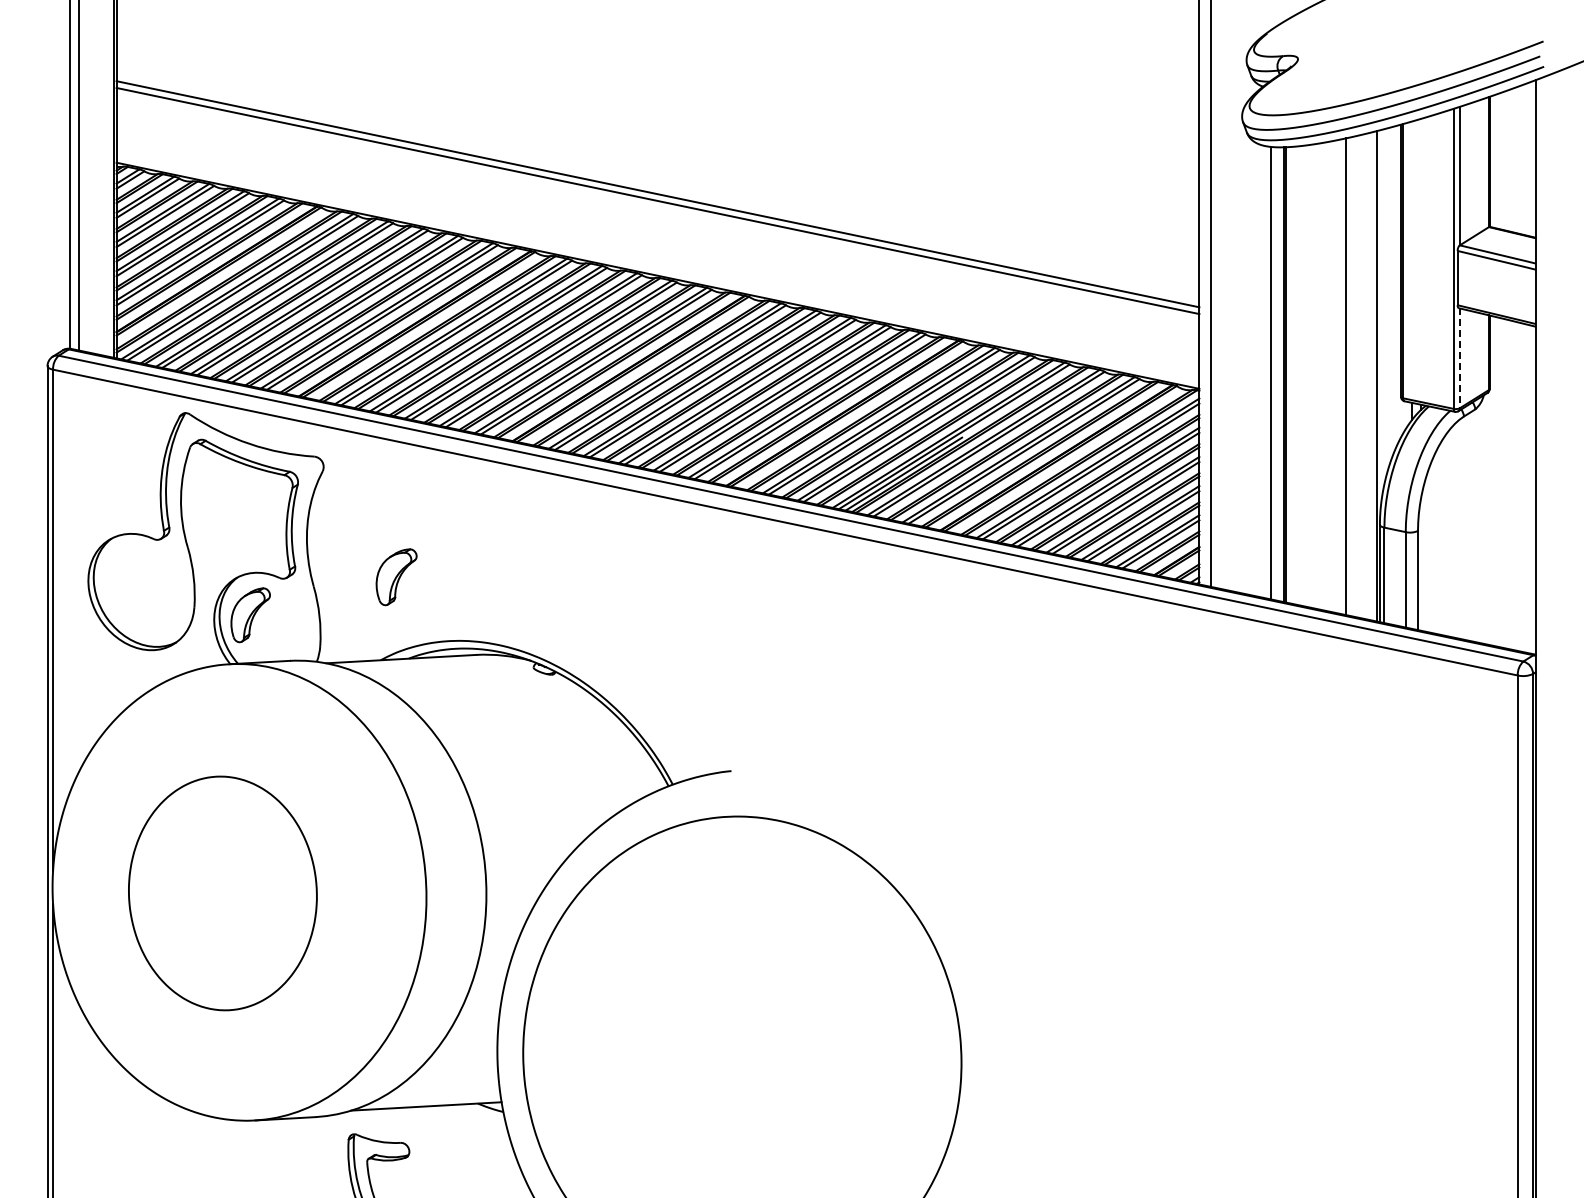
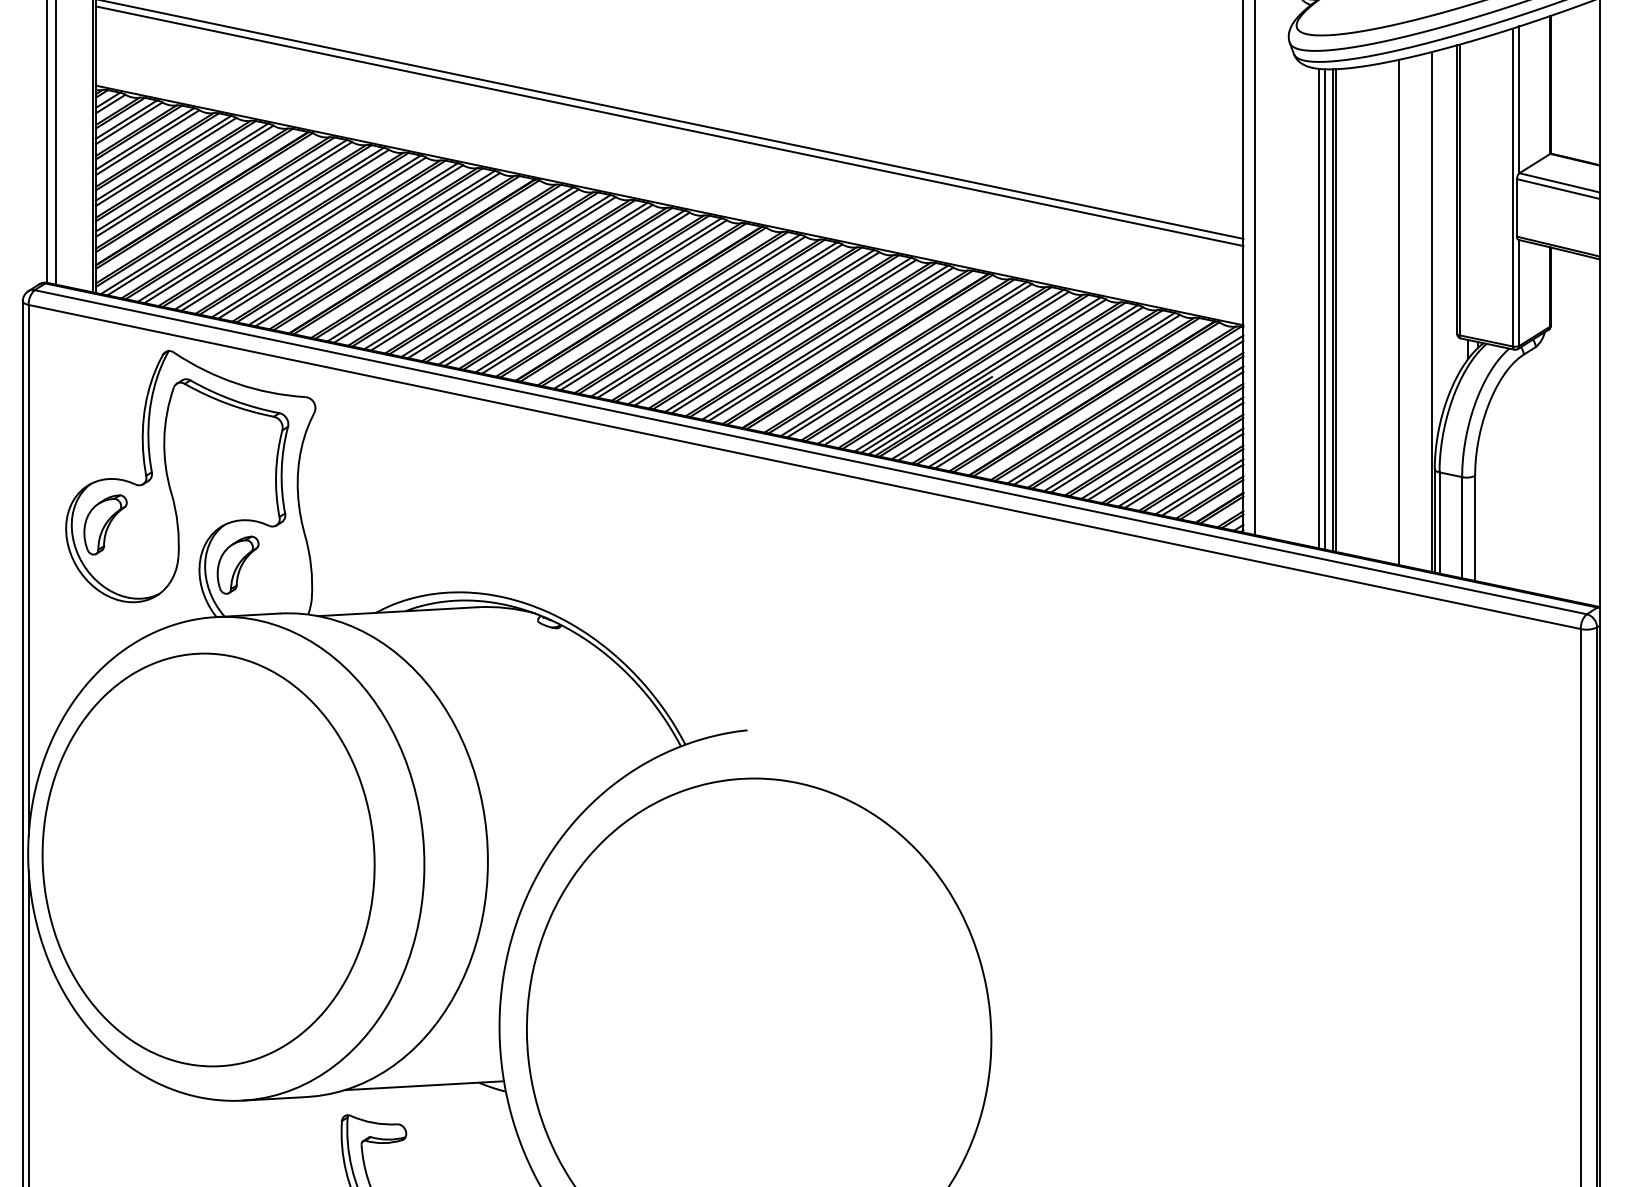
line: (1459, 358) -> (1519, 293), dashed -> solid
line: (1275, 373) -> (1324, 309), added
part: (396, 577) -> (105, 525), moved
part: (222, 893) -> (208, 860), size x1.67

